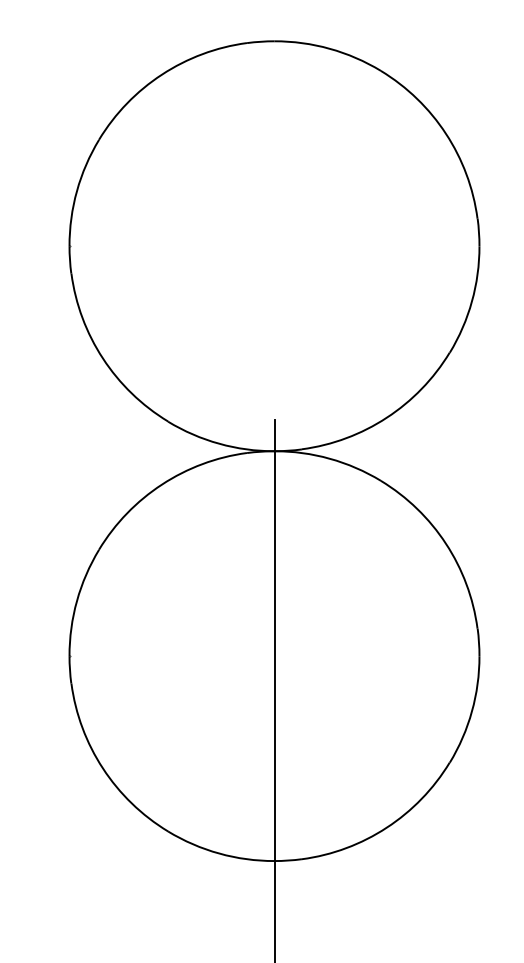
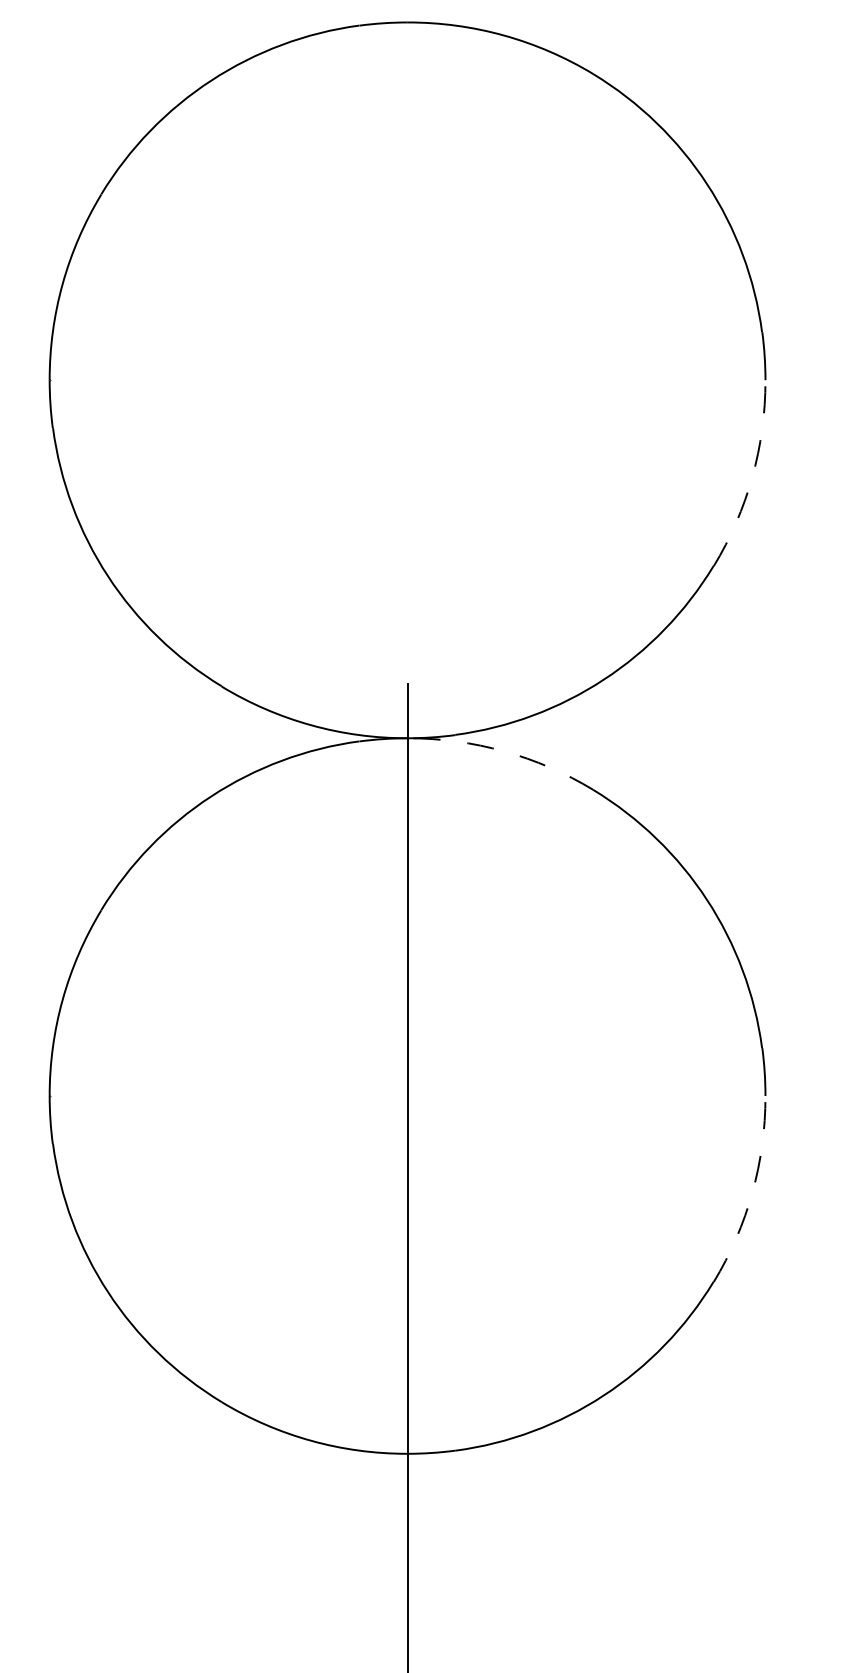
arc: (471, 301) -> (751, 476), solid -> dashed
arc: (329, 458) -> (503, 750), solid -> dashed
arc: (471, 711) -> (751, 1192), solid -> dashed

